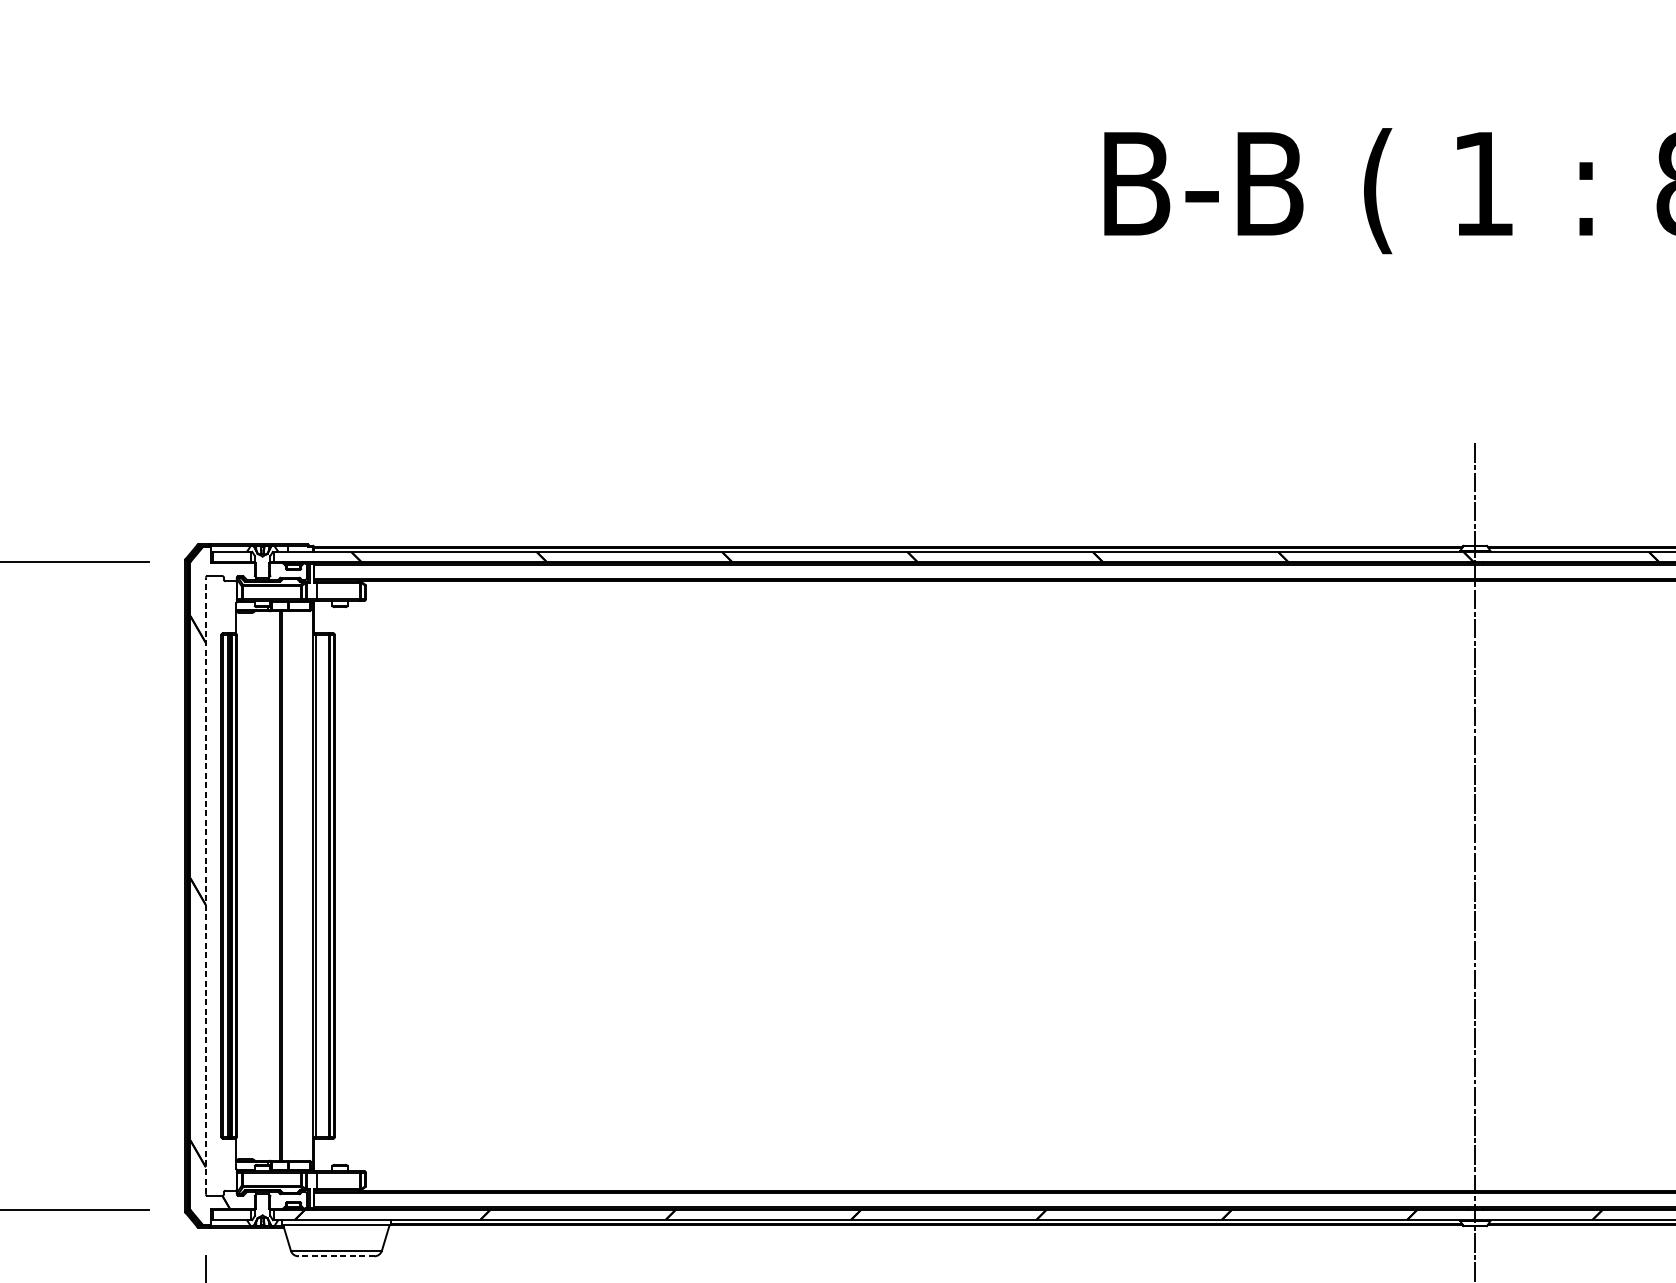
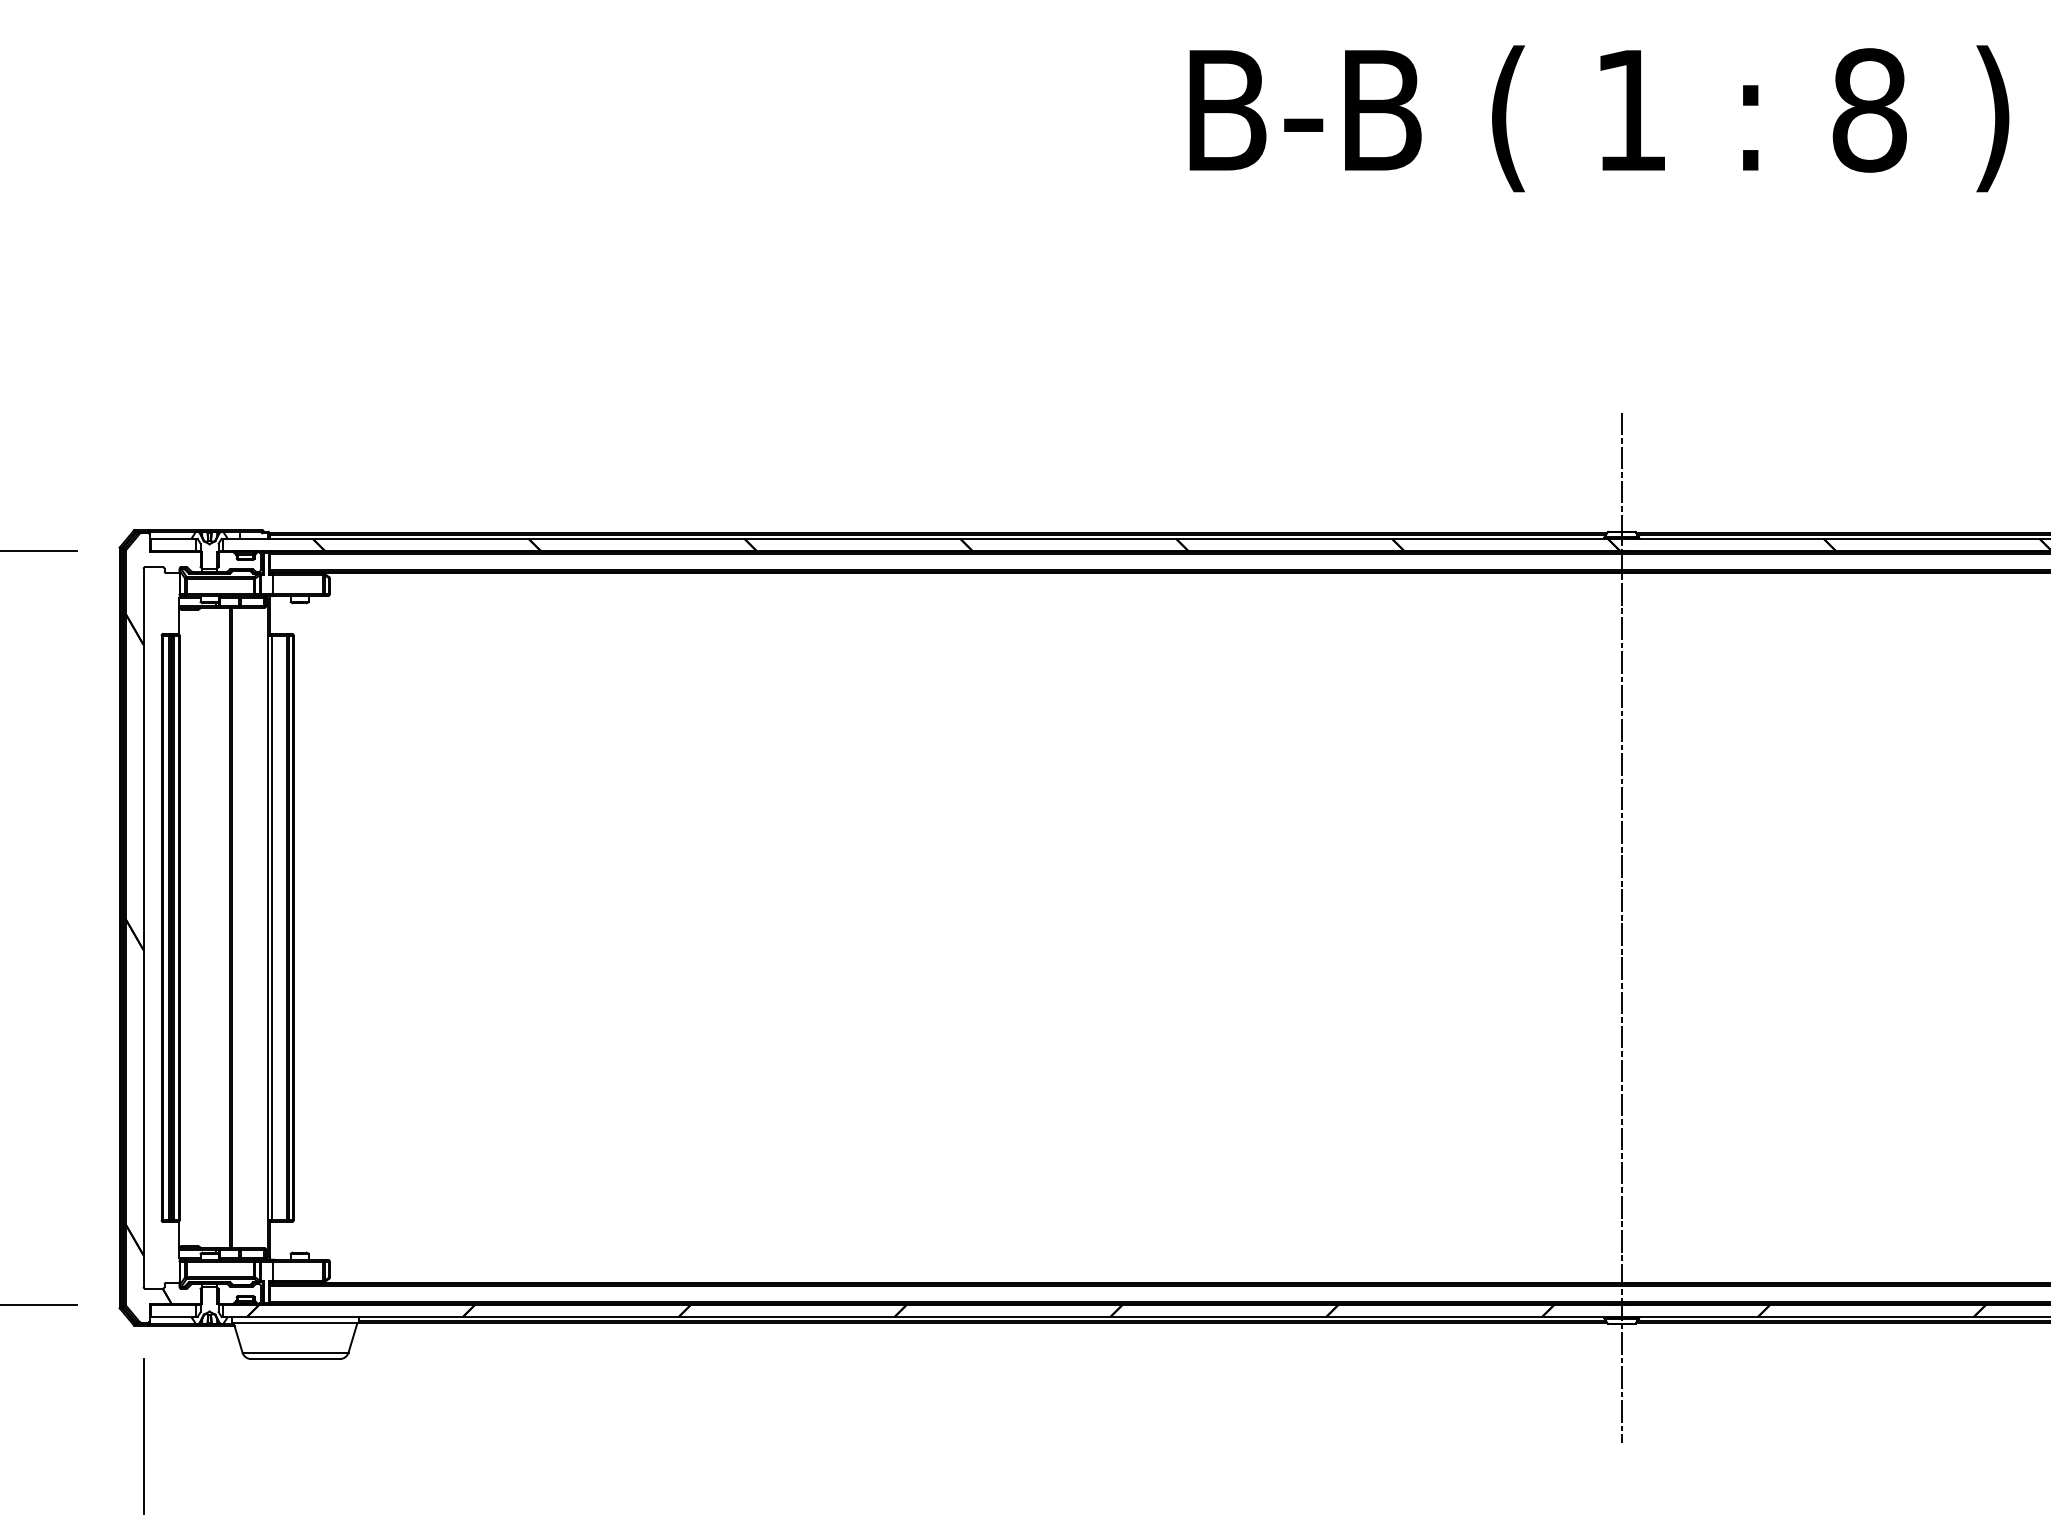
line: (205, 885) -> (143, 927), dashed -> solid
line: (336, 1256) -> (295, 1359), dashed -> solid

